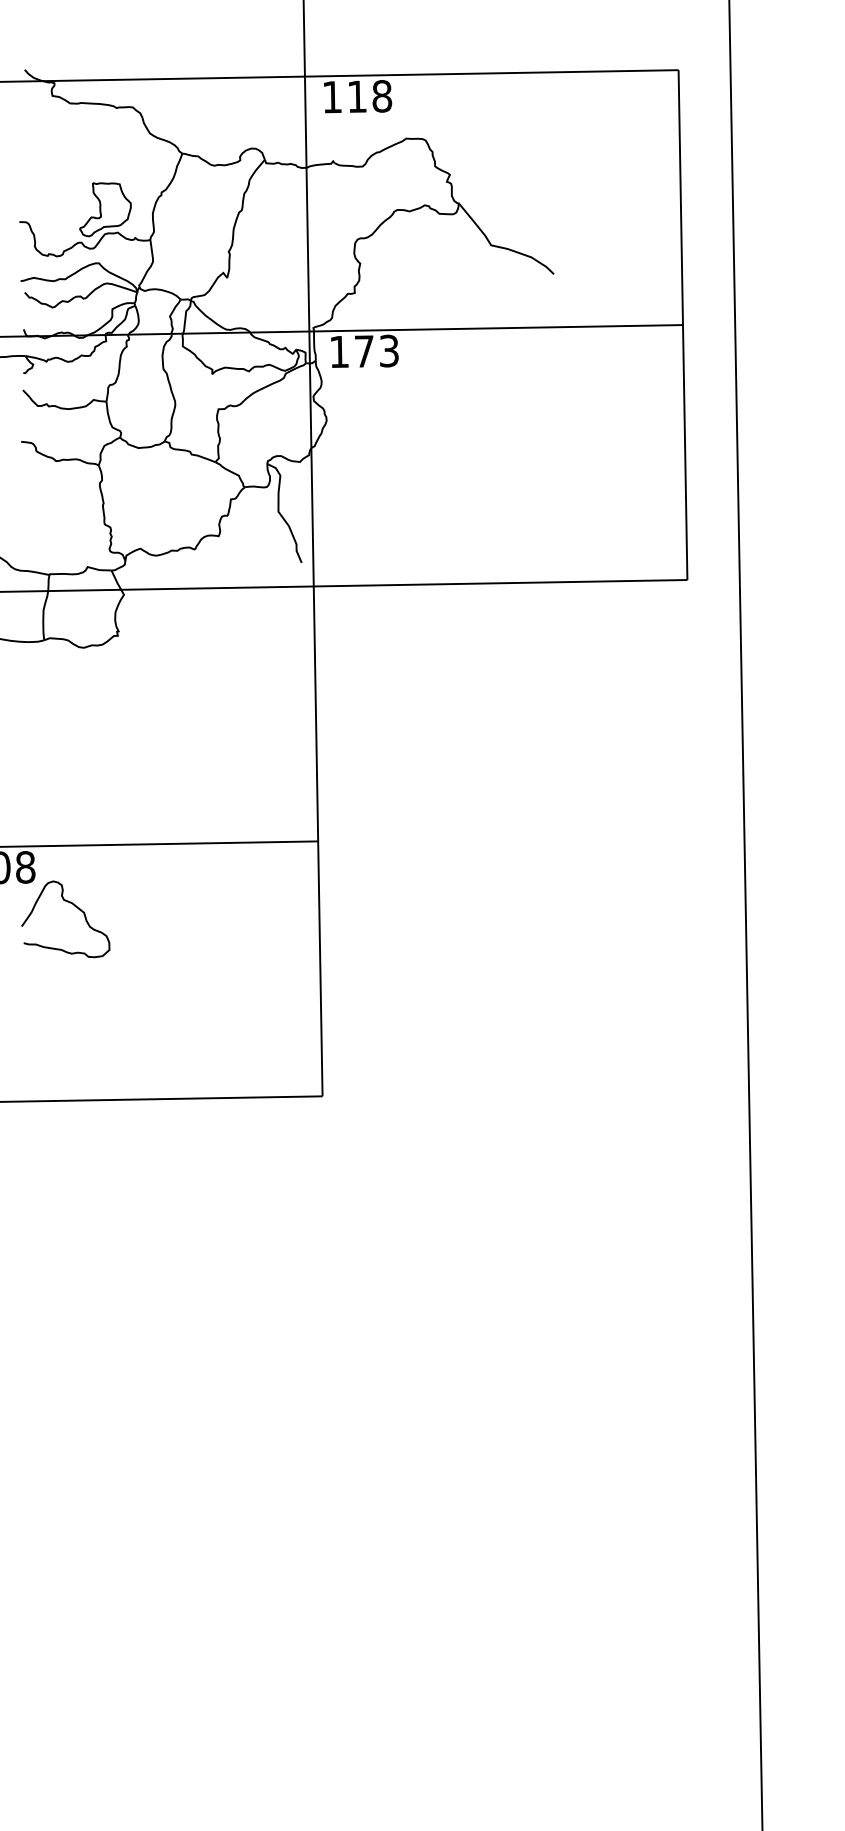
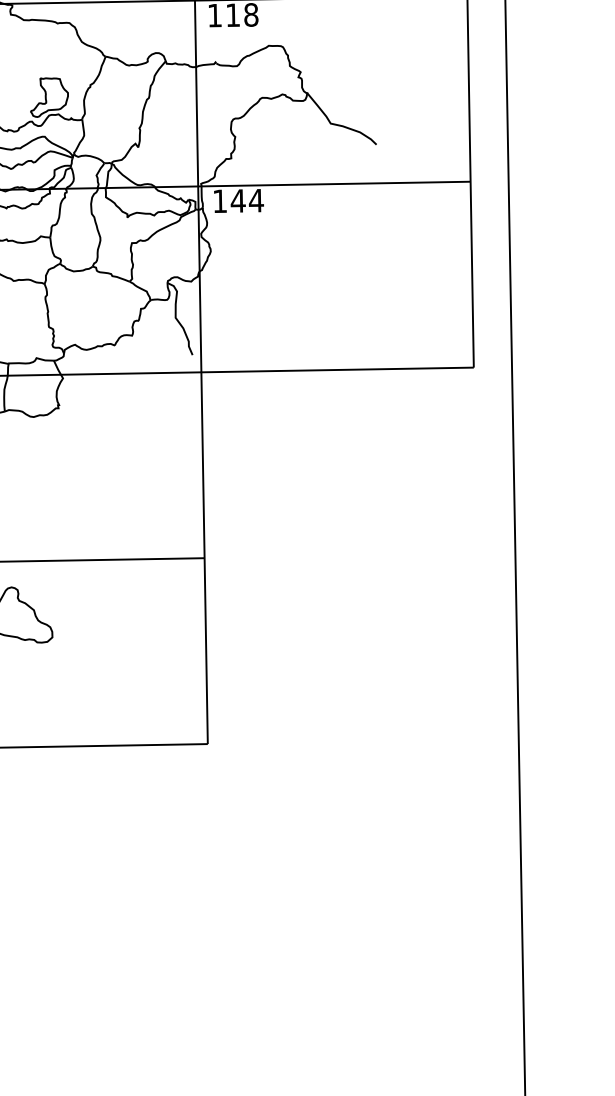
text: (376, 350) -> (247, 200), 173 -> 144

